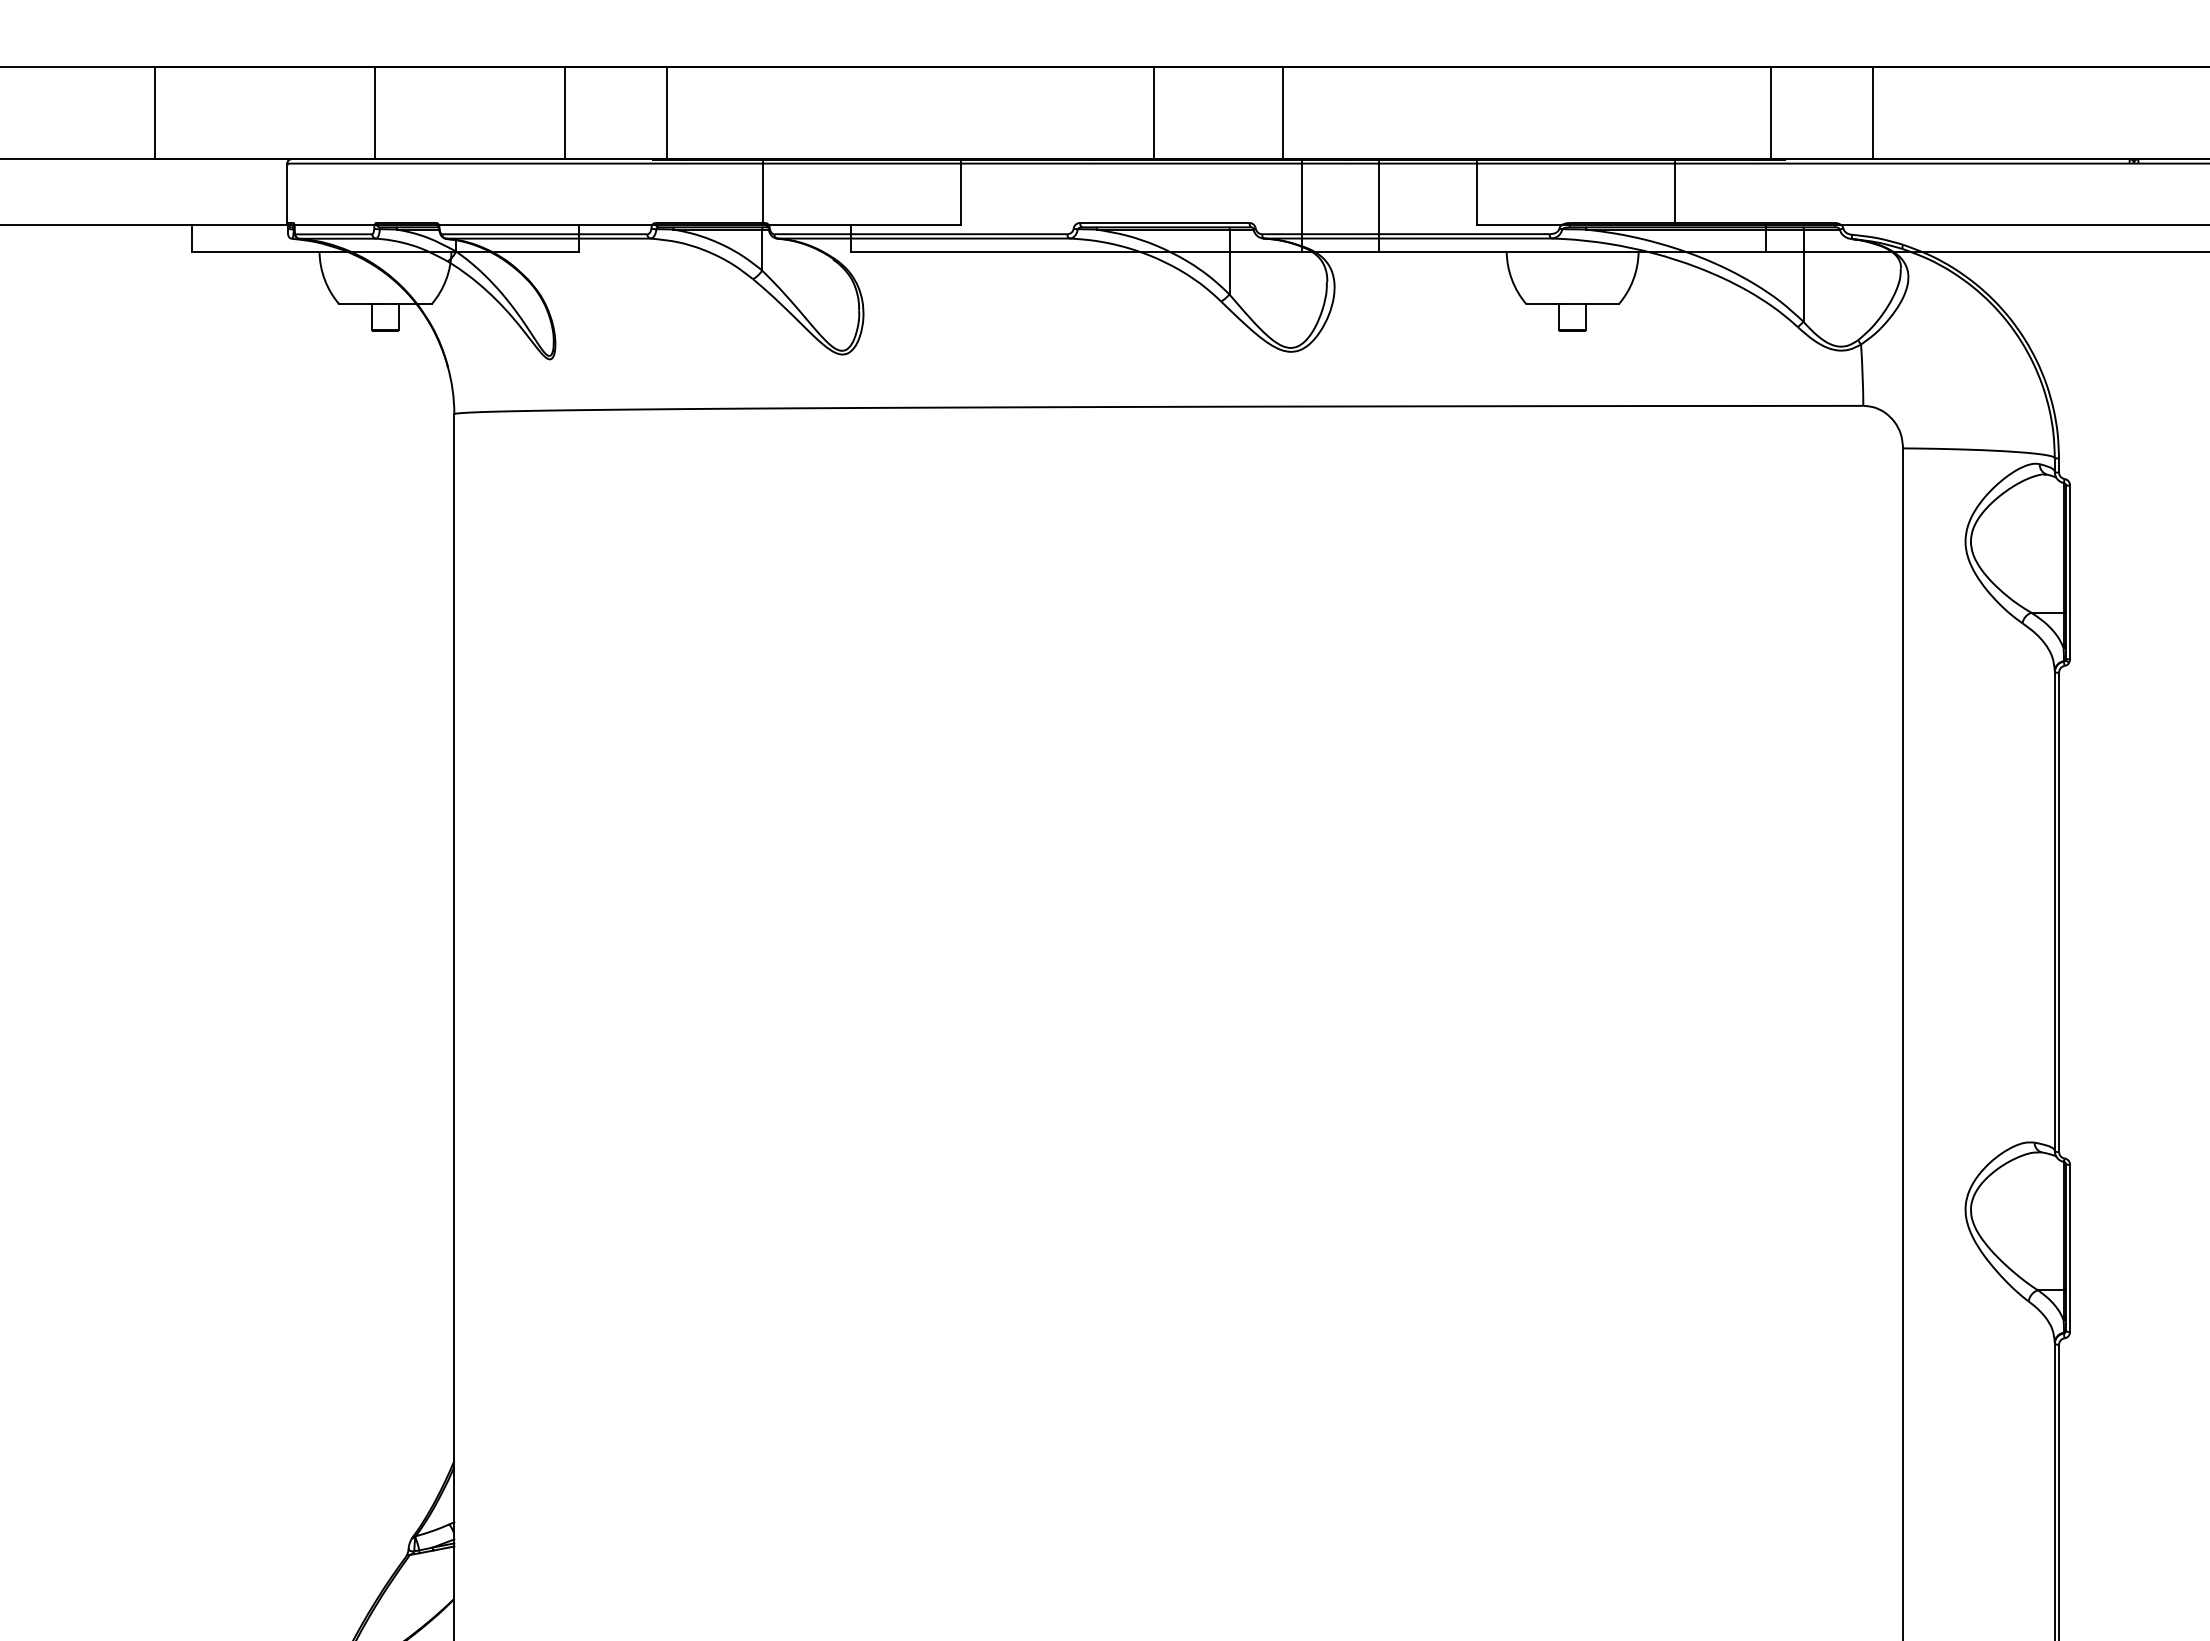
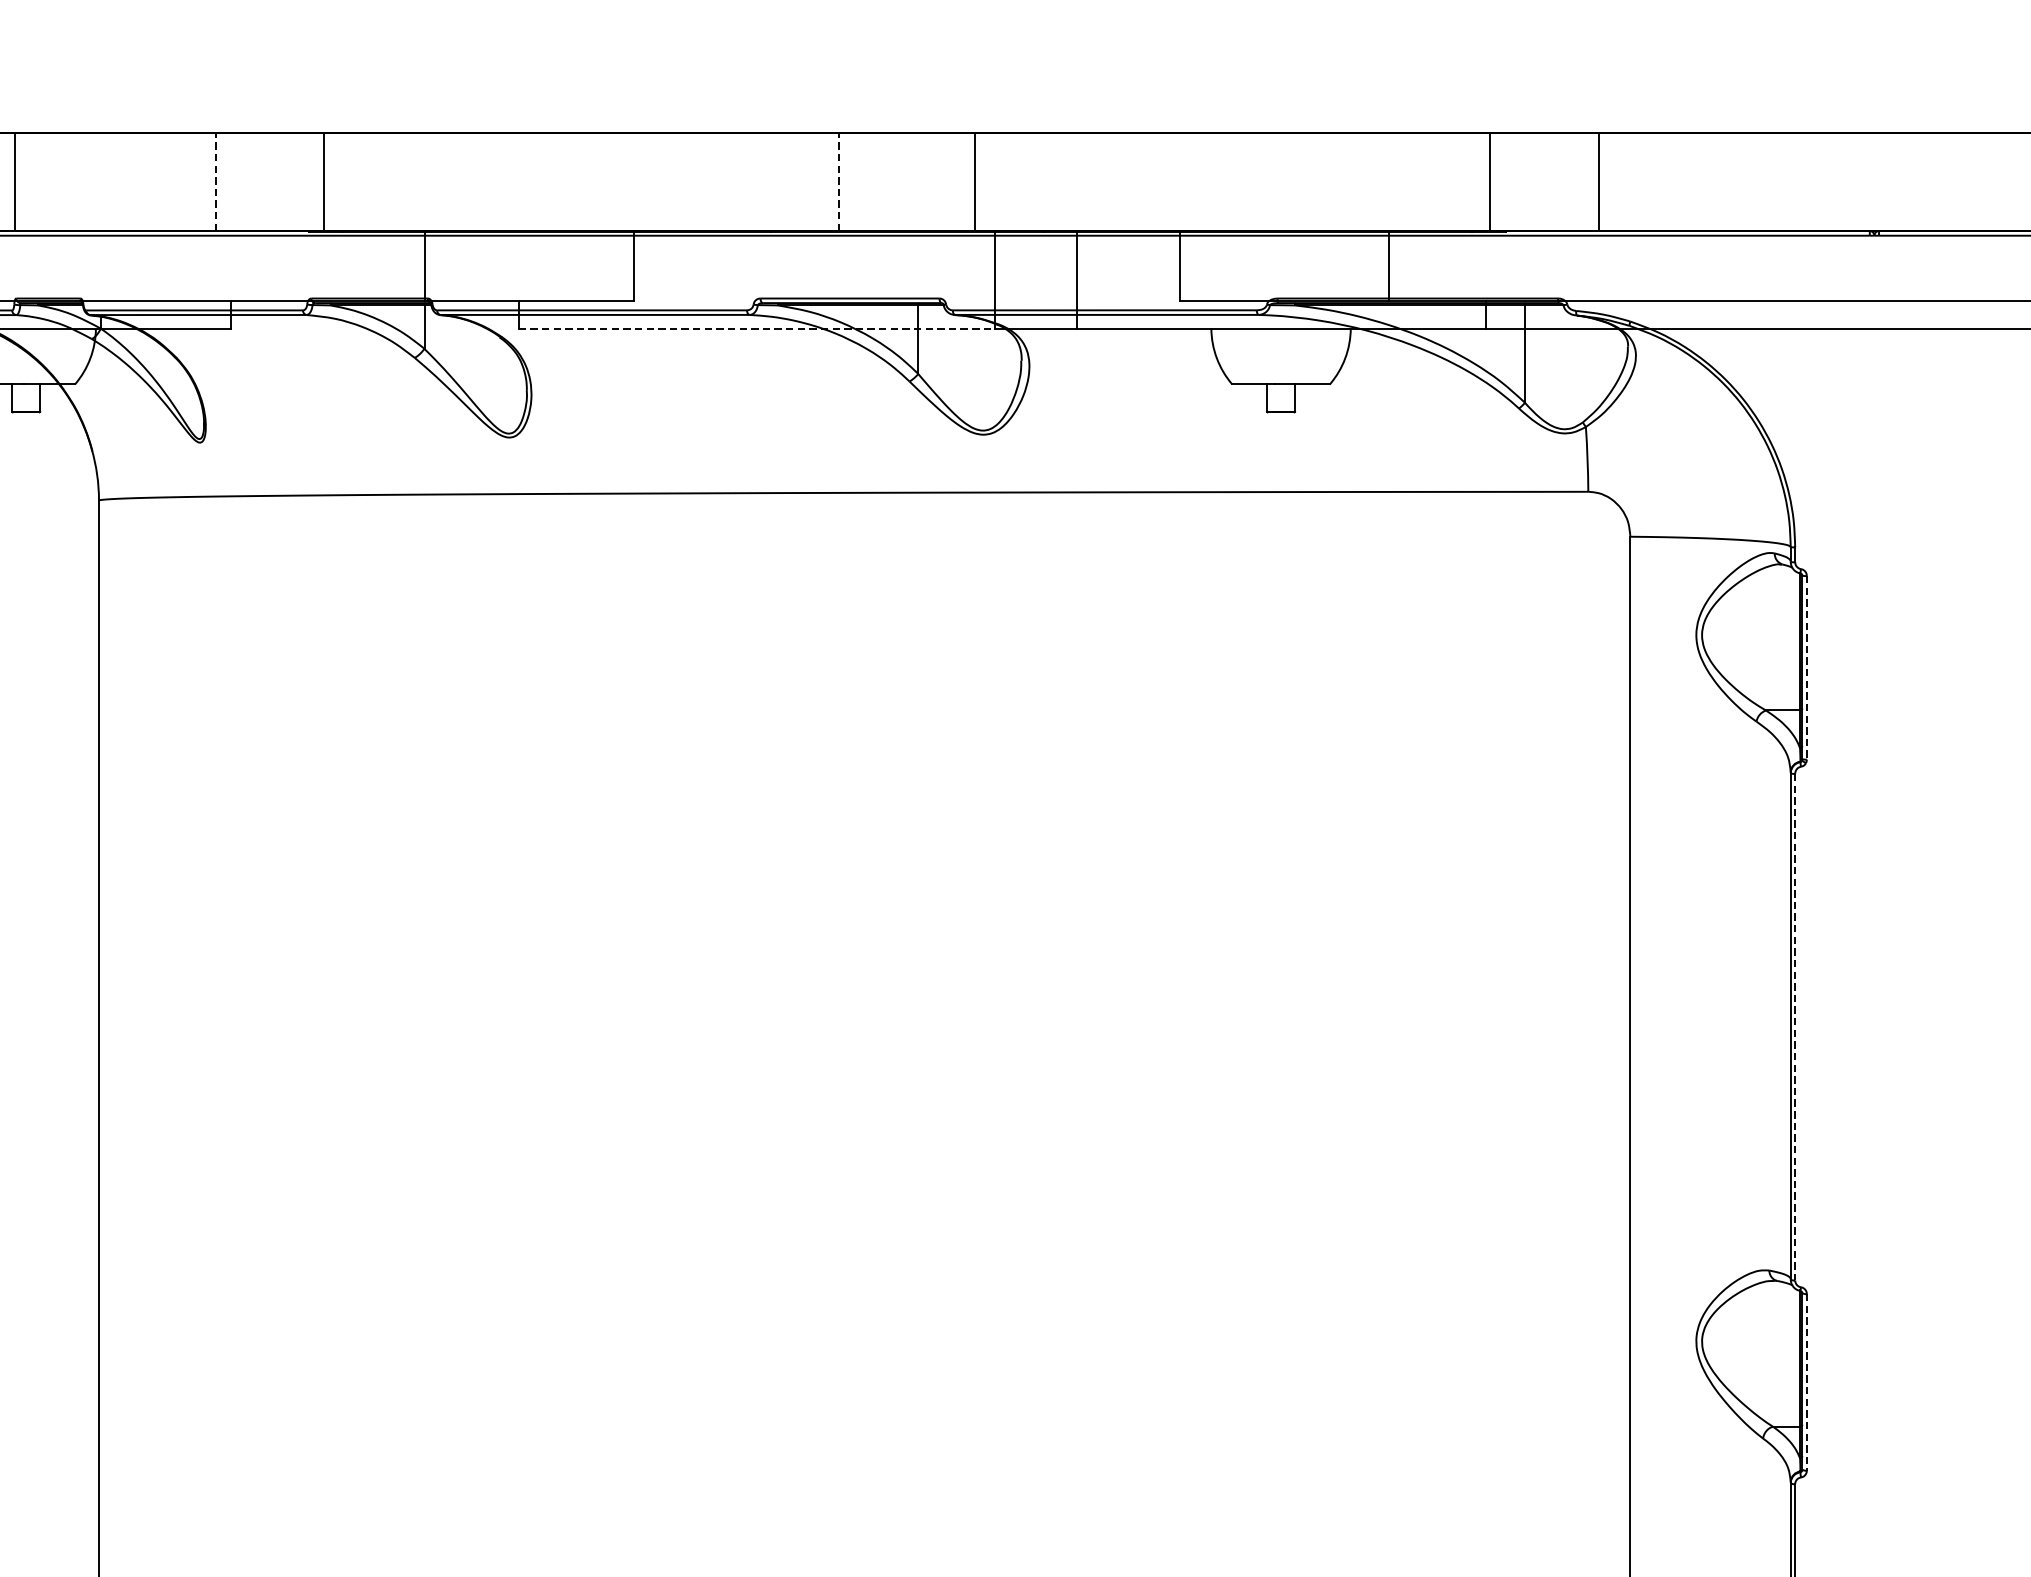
line: (564, 112) -> (215, 181), solid -> dashed
line: (1154, 112) -> (839, 181), solid -> dashed
line: (1077, 251) -> (757, 328), solid -> dashed
line: (2070, 572) -> (1807, 667), solid -> dashed
line: (2059, 912) -> (1795, 1027), solid -> dashed
line: (2070, 1248) -> (1807, 1382), solid -> dashed

